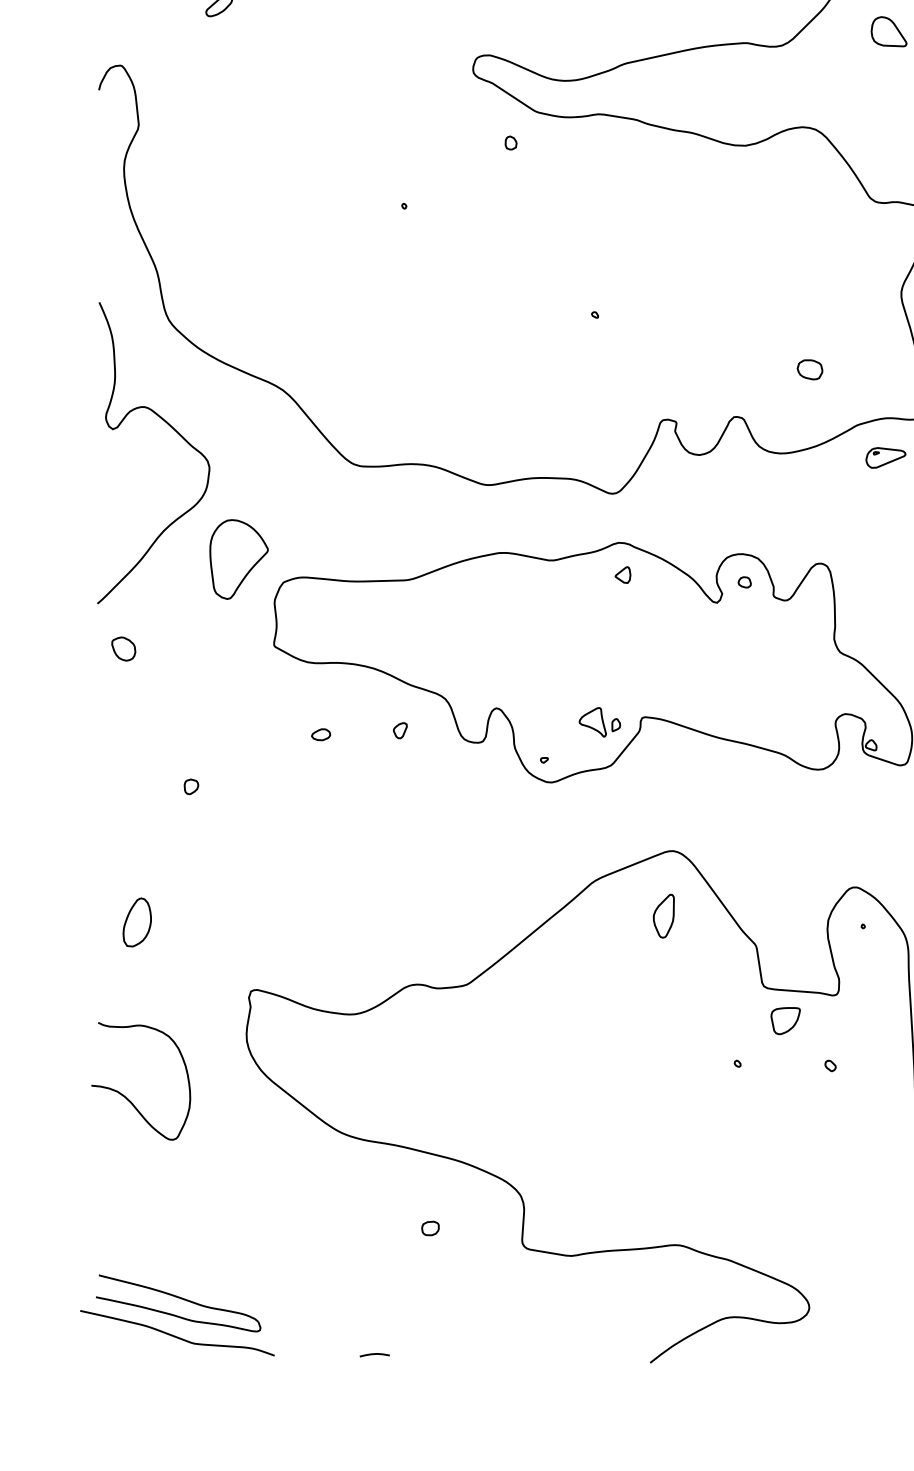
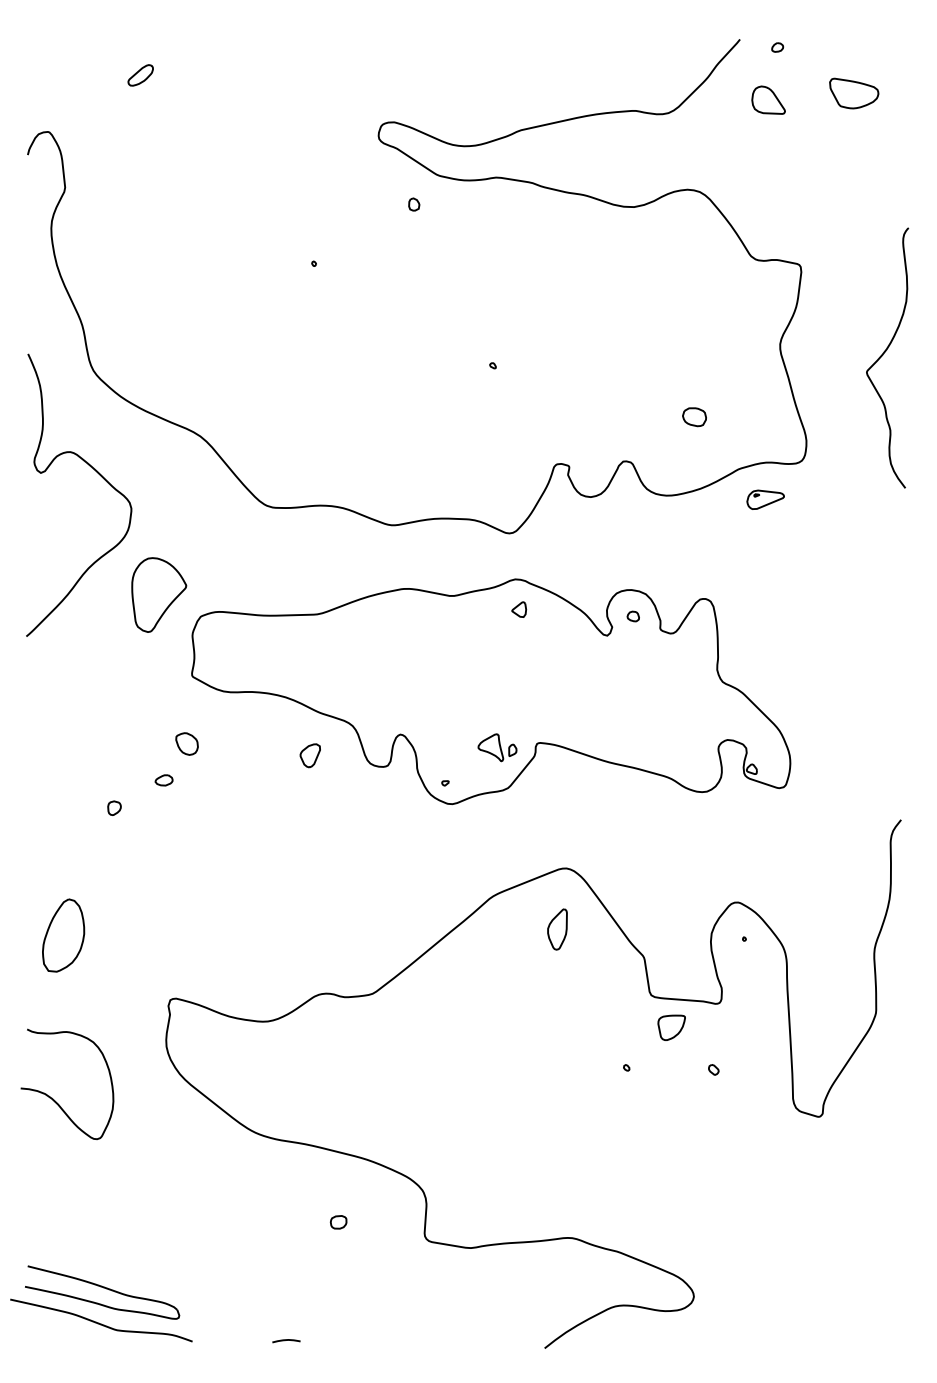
part: (123, 648) -> (186, 743), moved
part: (400, 730) -> (310, 755), size x1.6
part: (320, 734) -> (163, 780), moved
part: (137, 921) -> (63, 934), size x1.6

